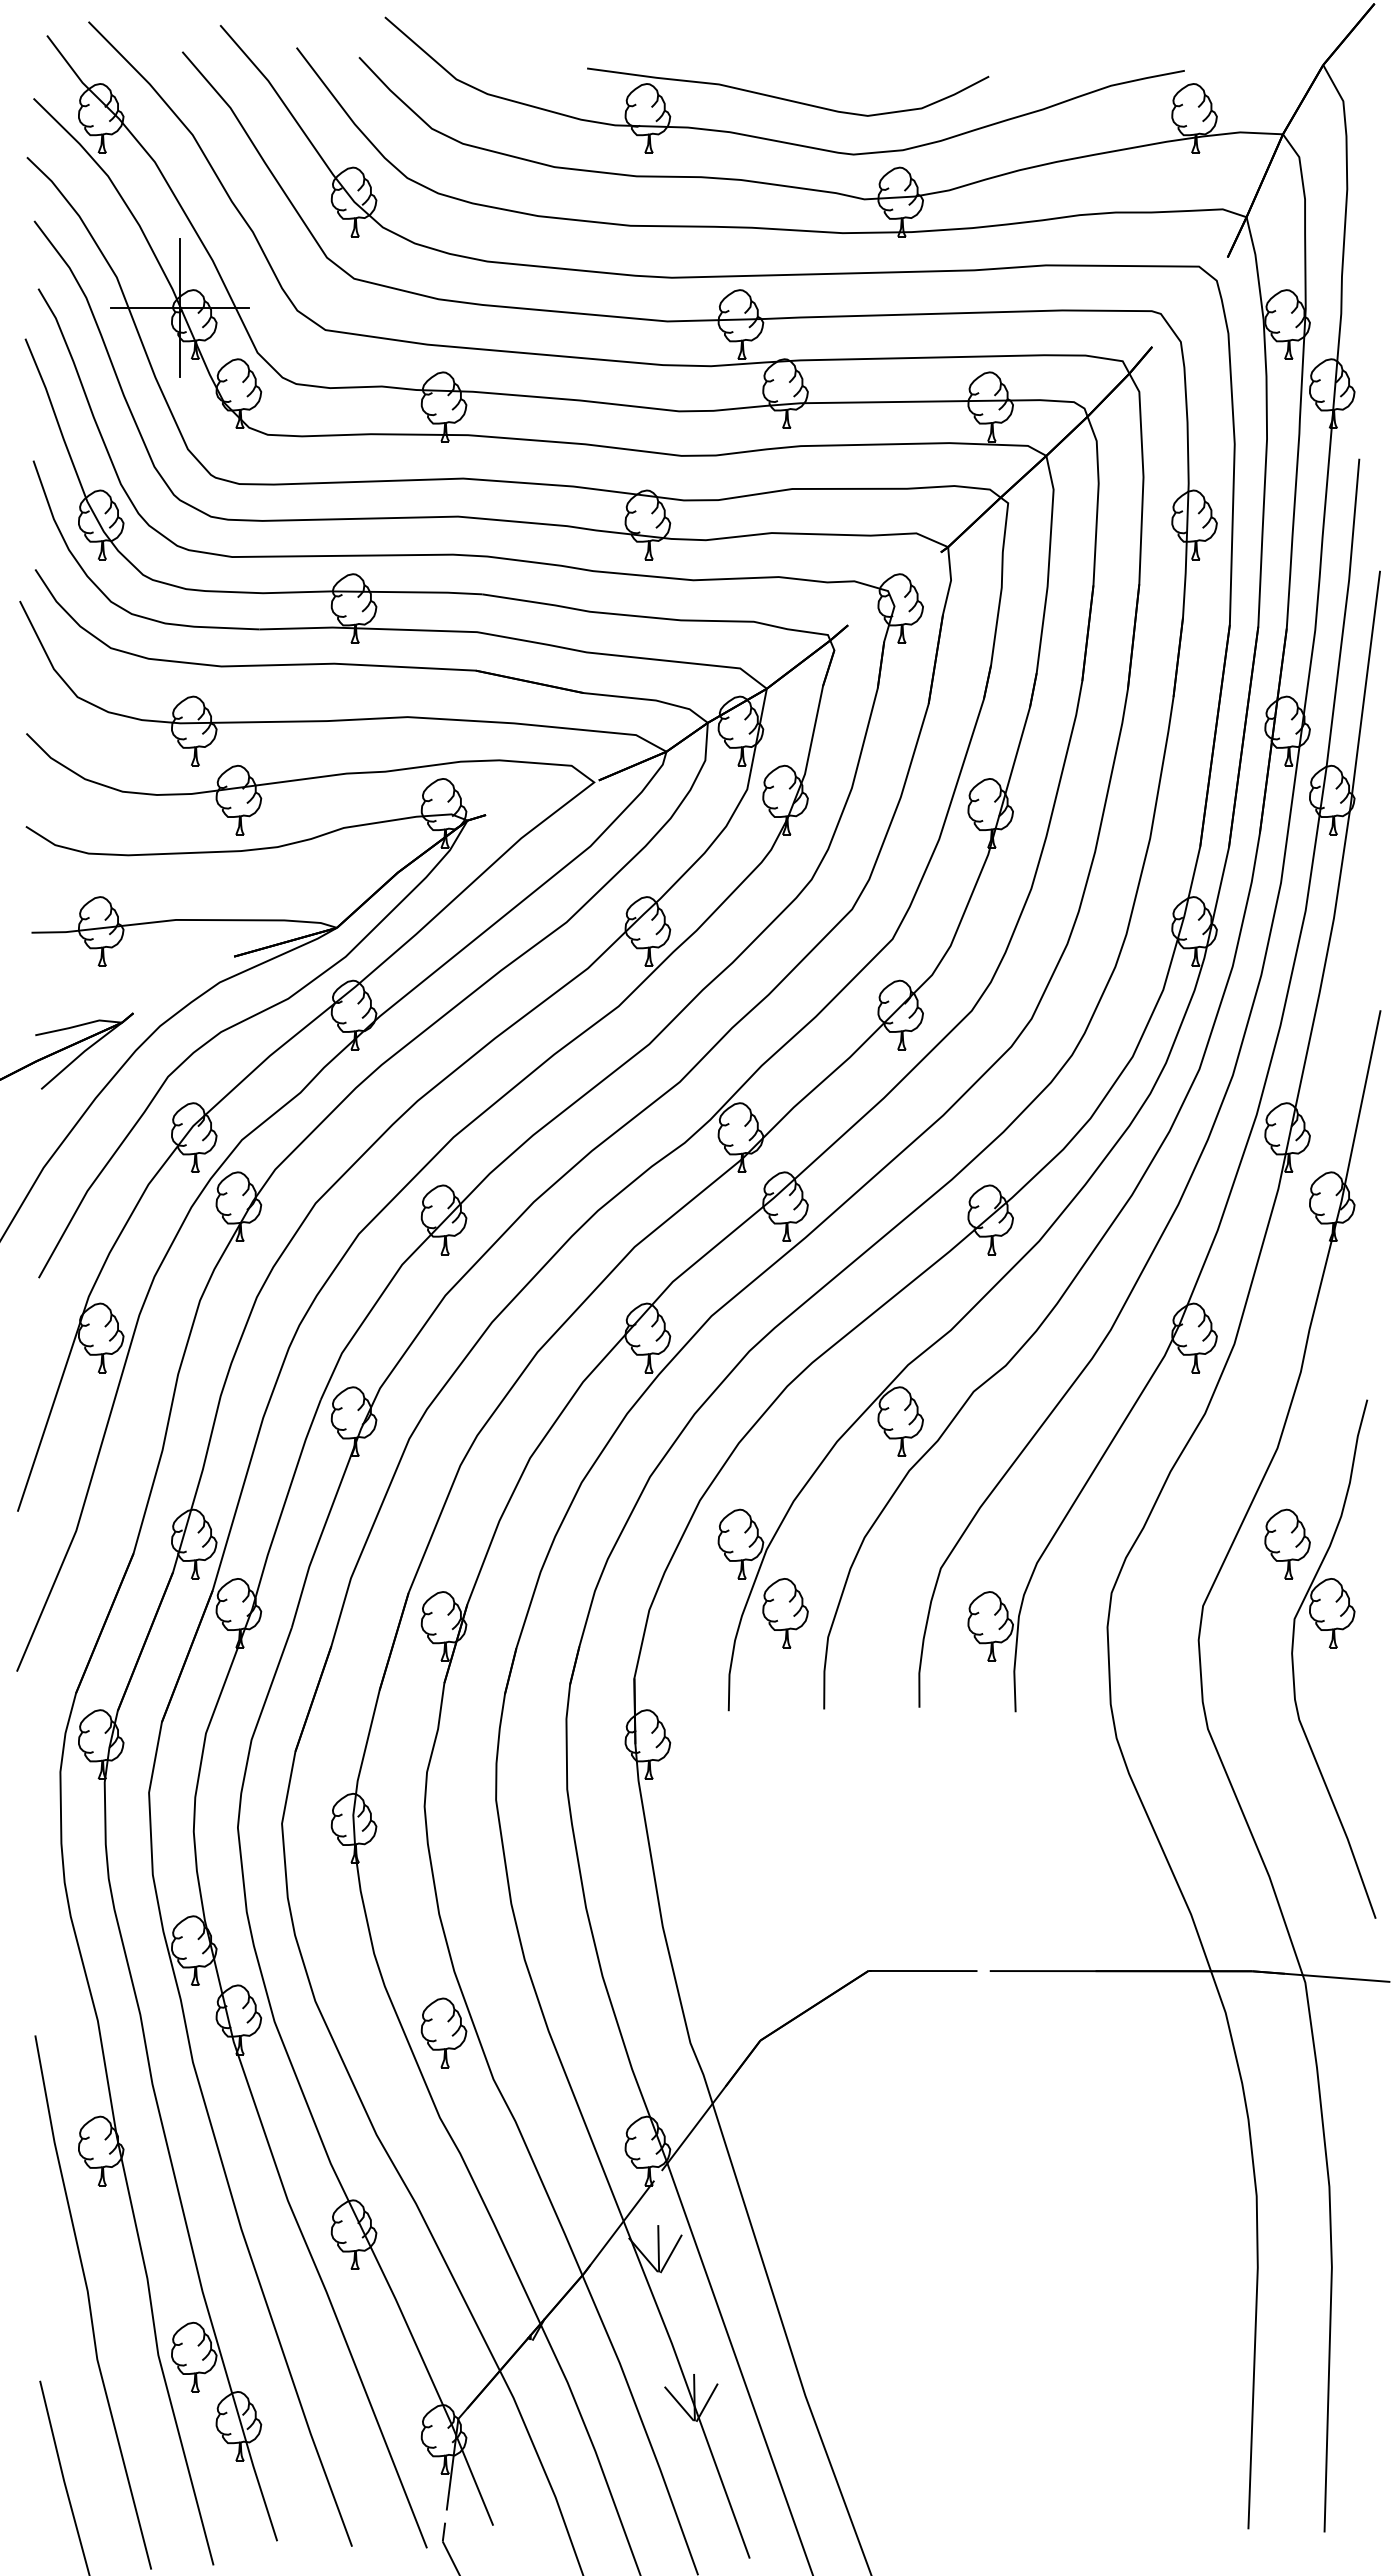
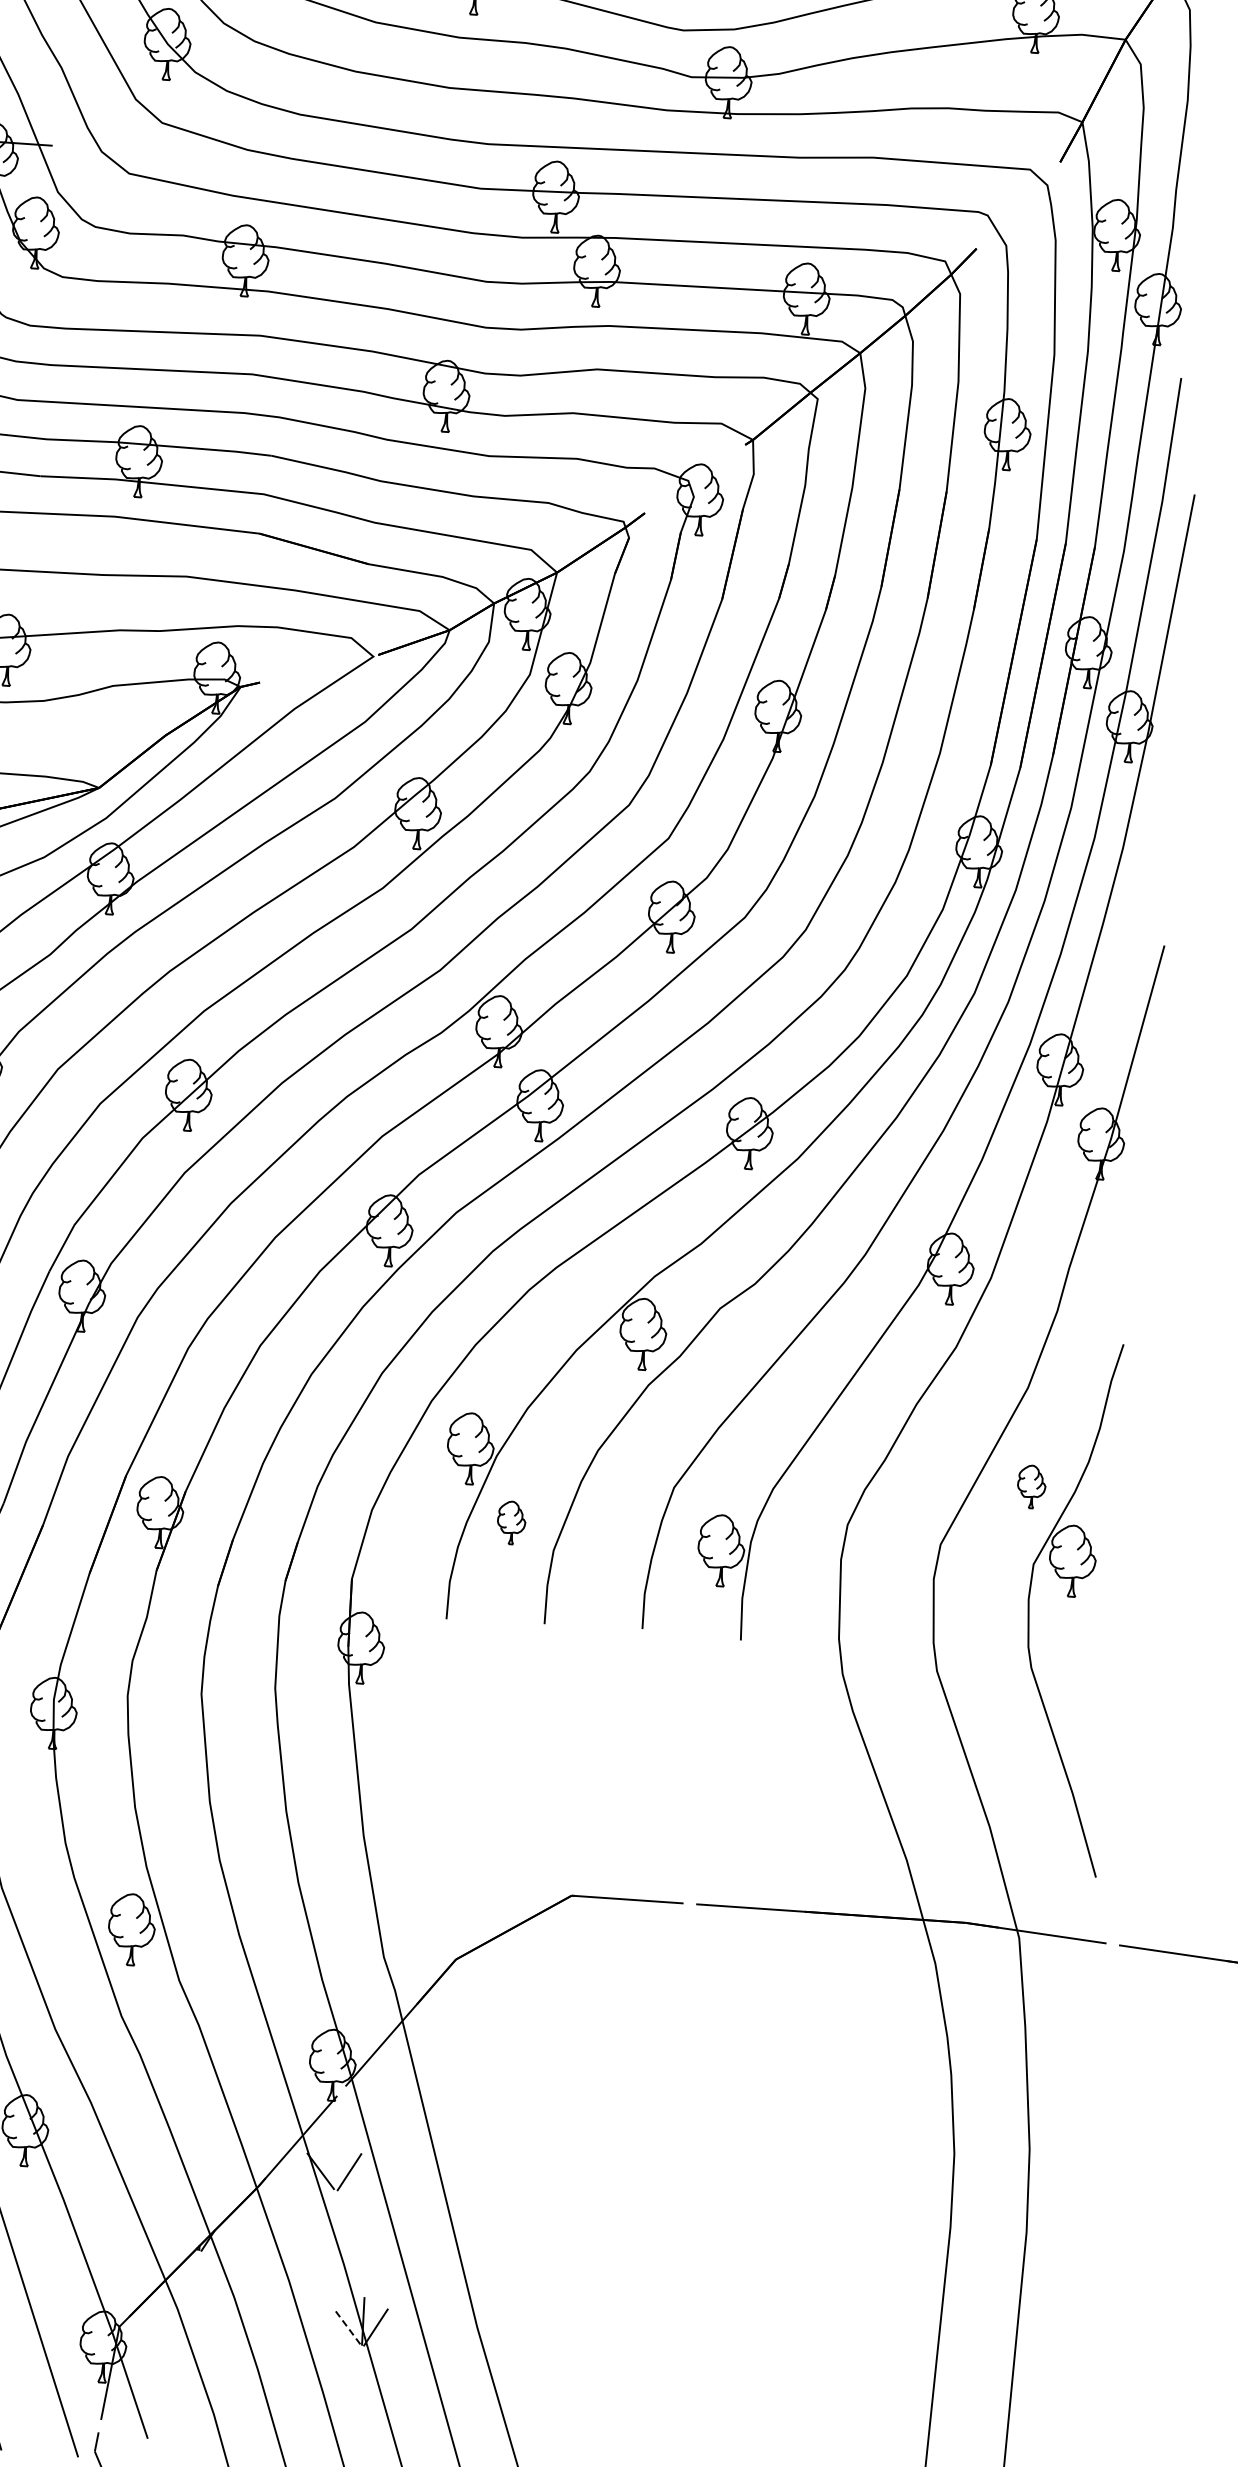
part: (1287, 1543) -> (1031, 1486), size x0.6
part: (785, 1613) -> (511, 1523), size x0.6
line: (658, 2248) -> (336, 2165), removed
line: (678, 2403) -> (346, 2326), solid -> dashed

